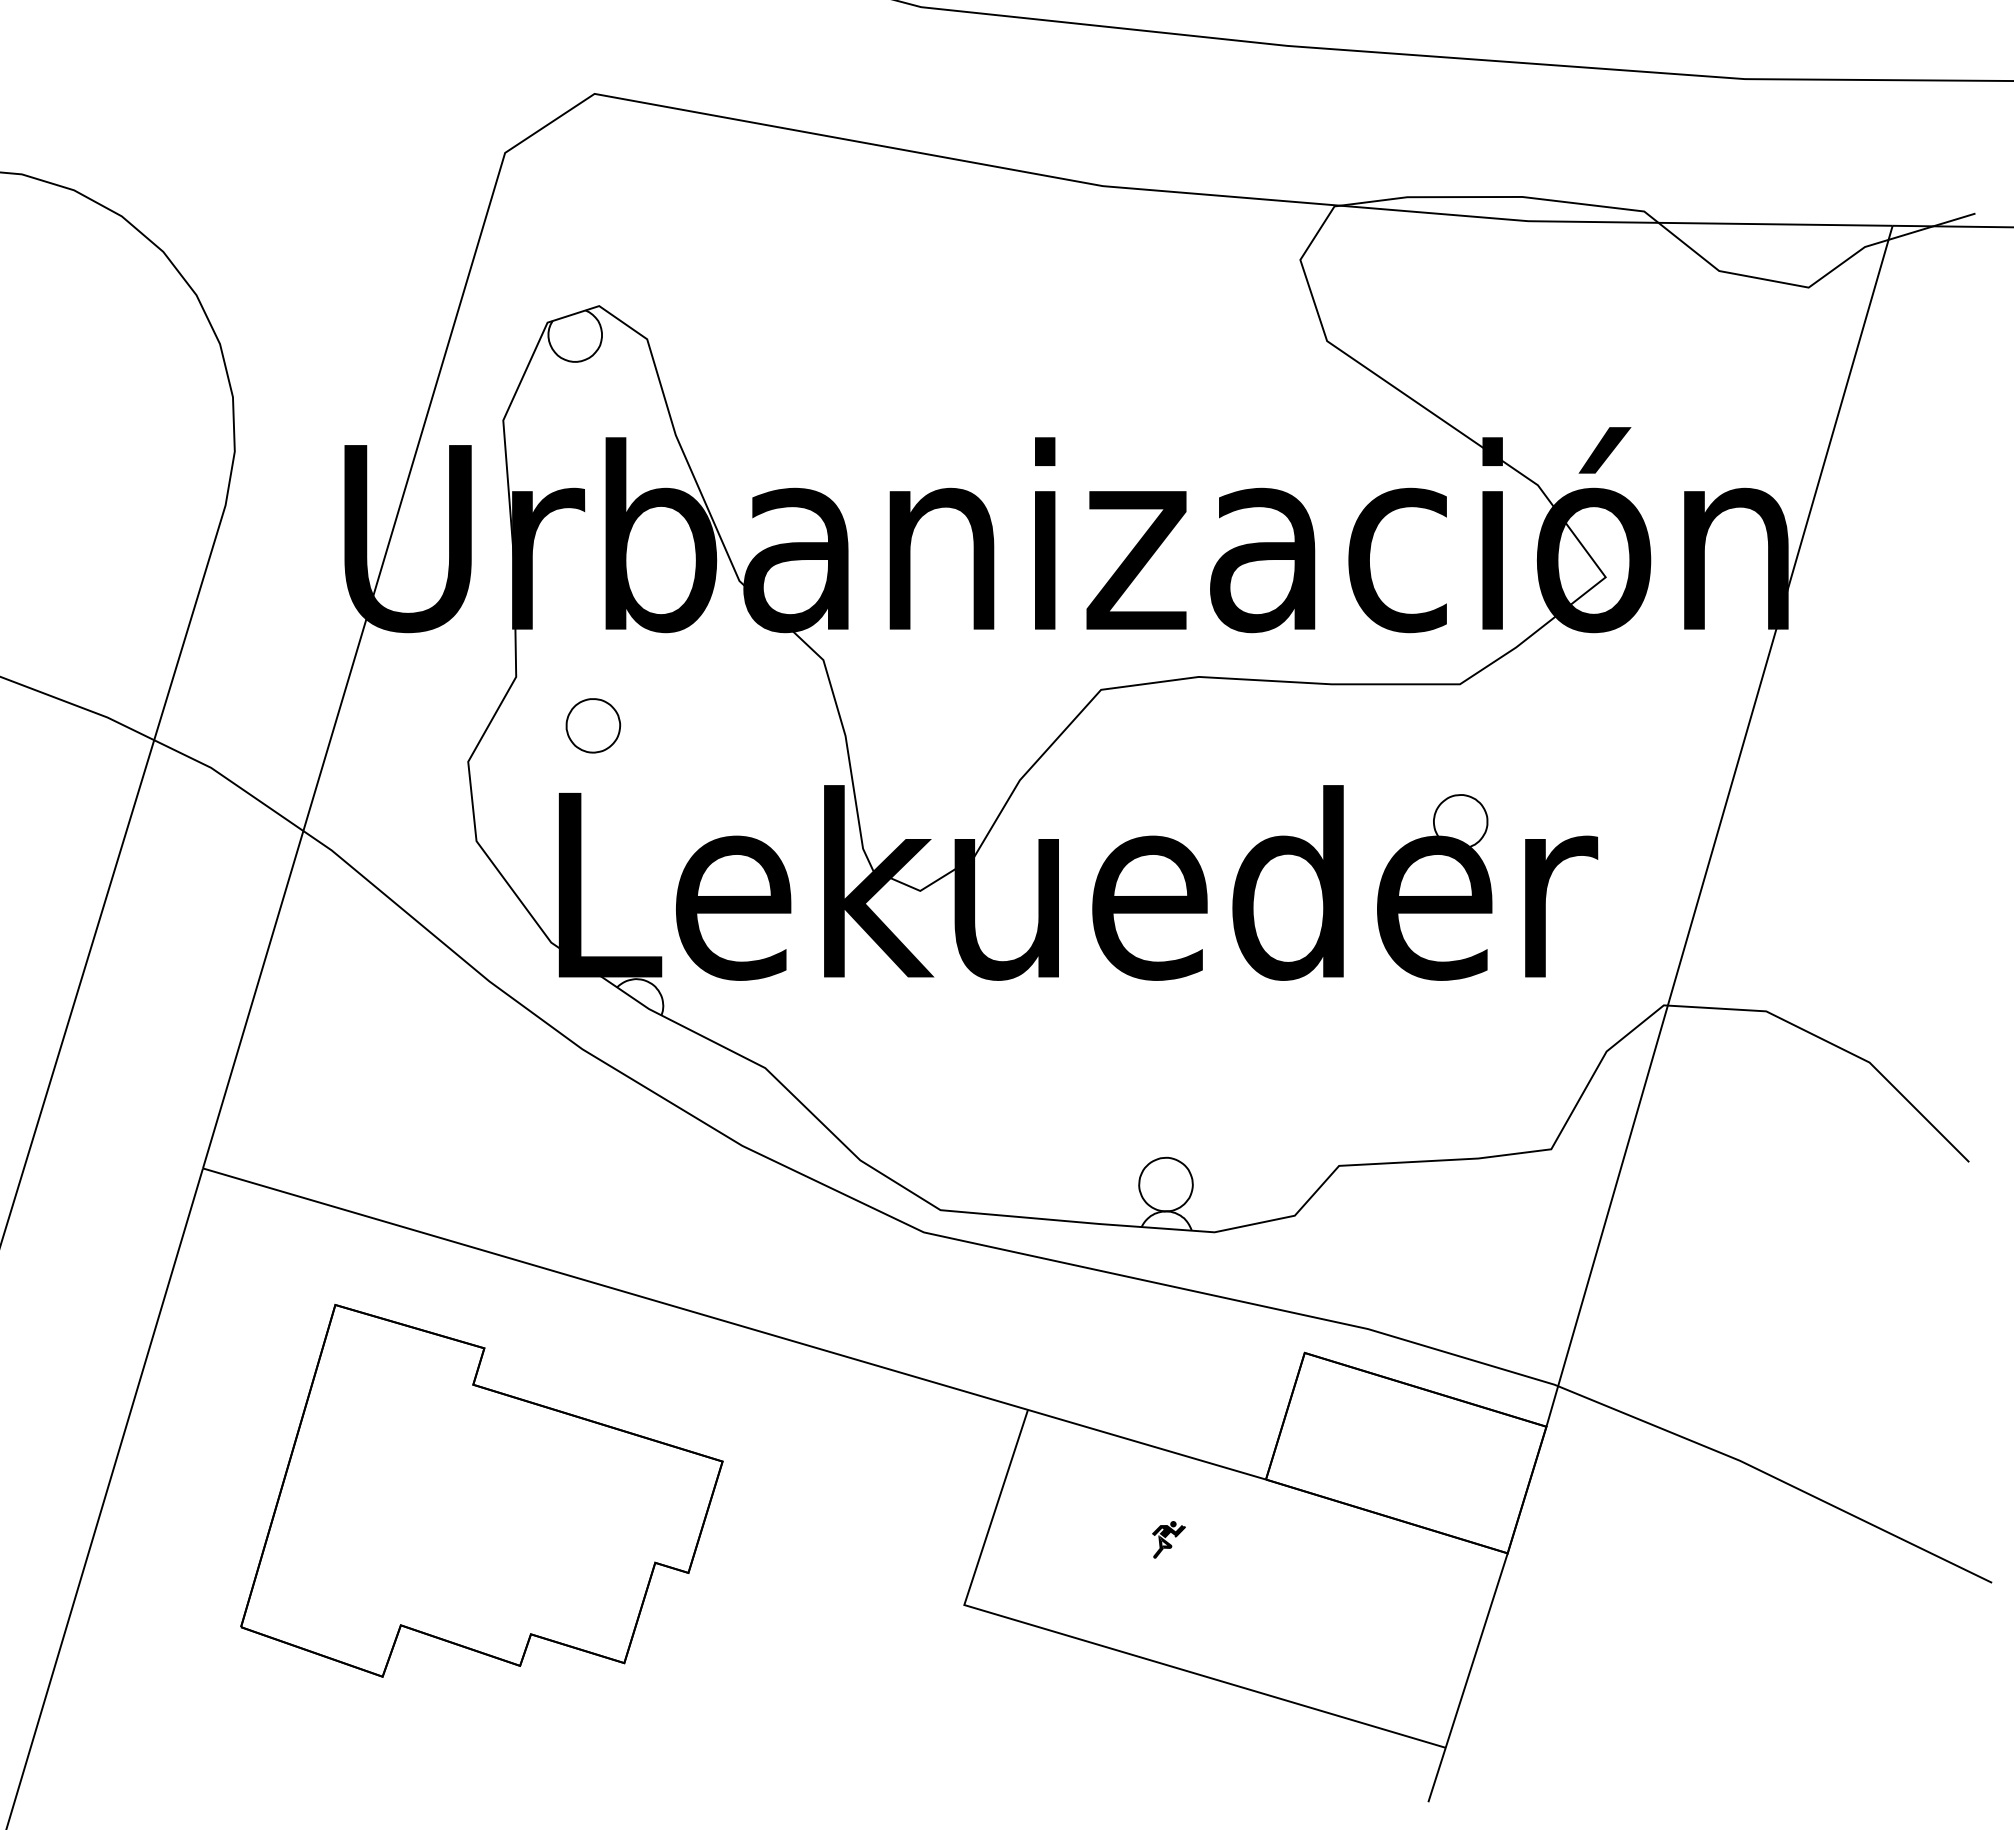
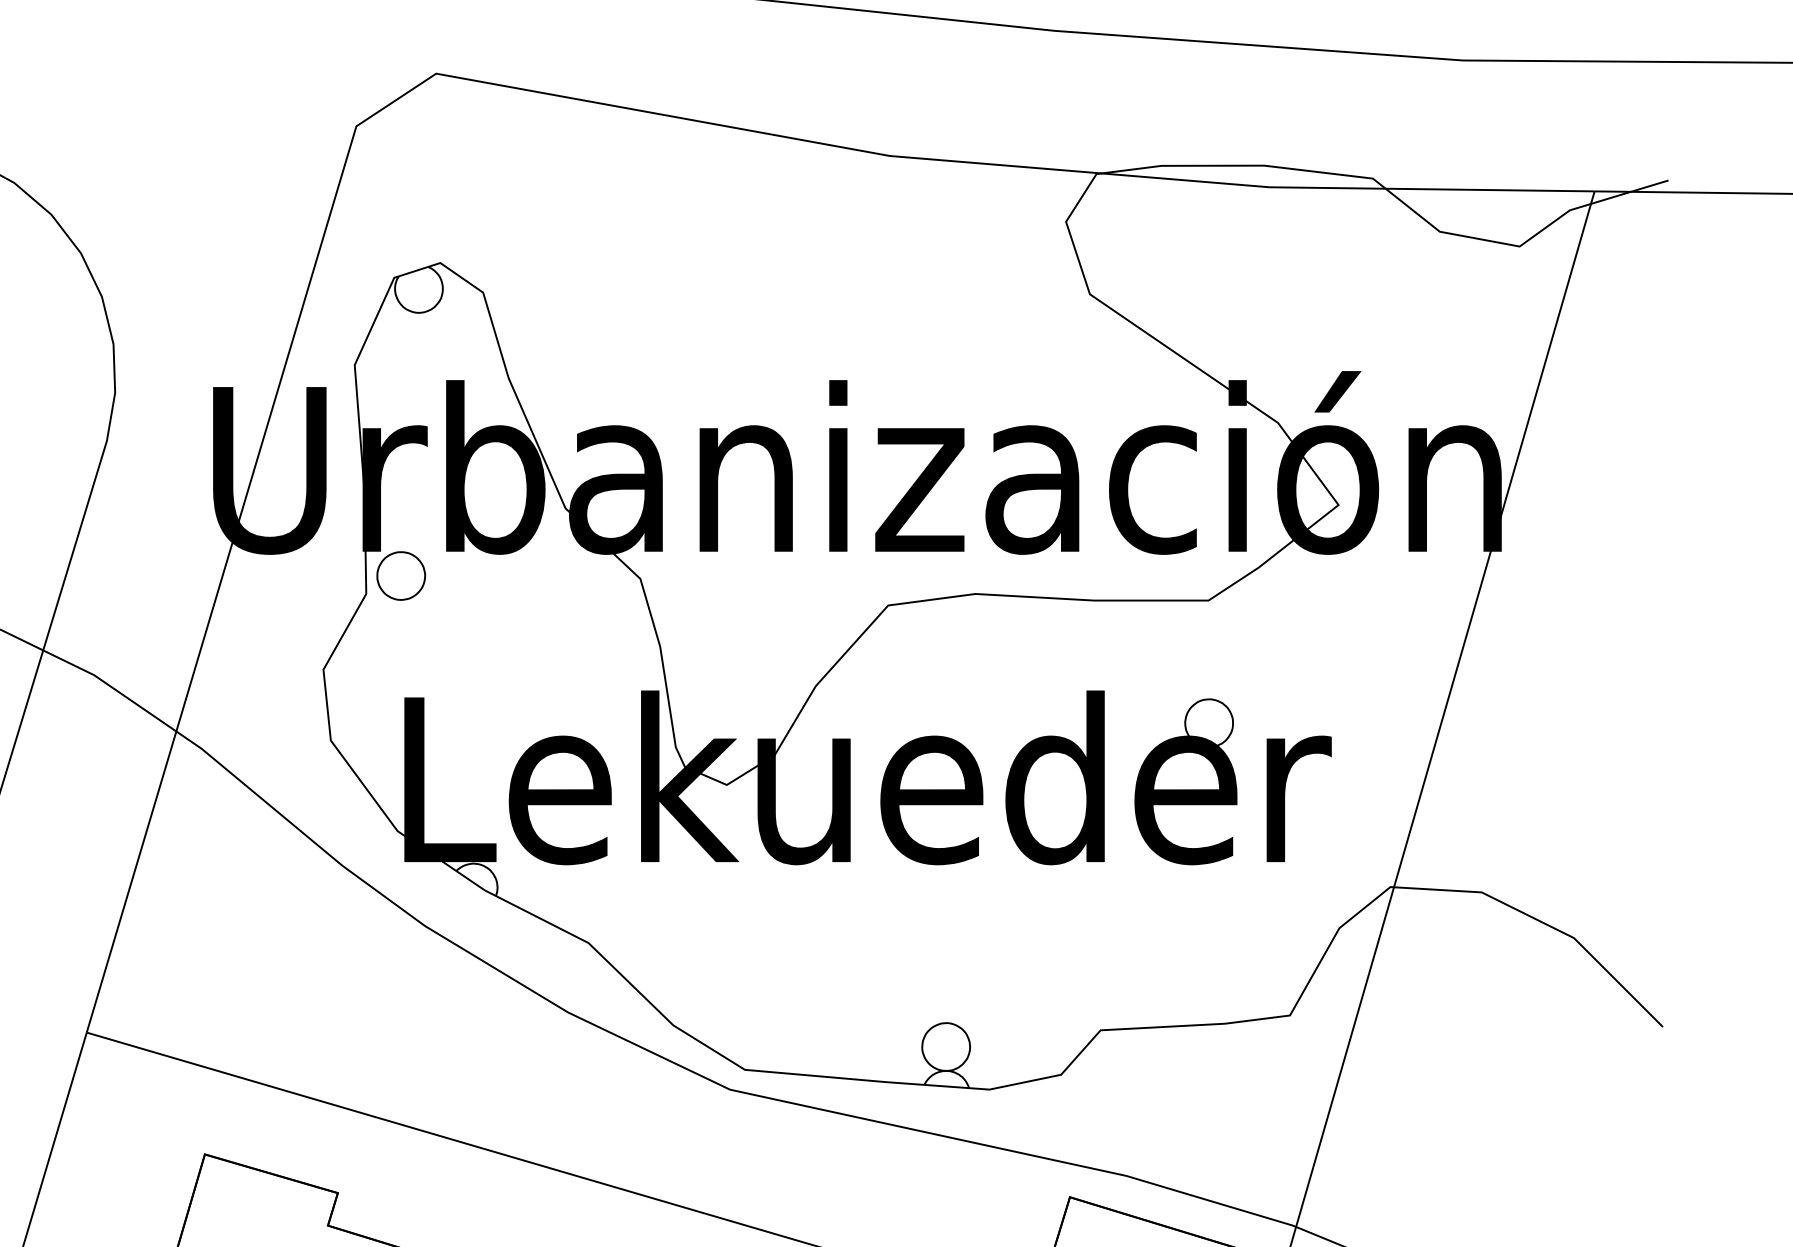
part: (593, 725) -> (401, 575), moved

